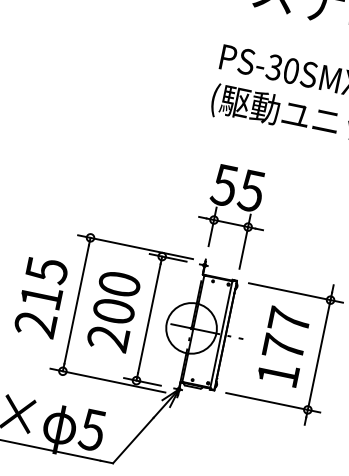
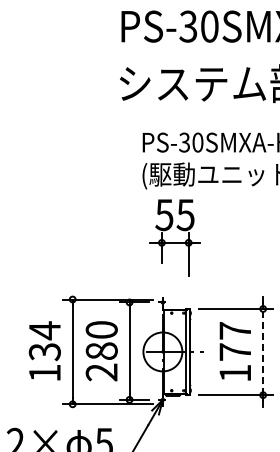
part: (231, 216) -> (174, 237), moved
text: (40, 296) -> (44, 351), 215 -> 134
text: (113, 310) -> (101, 350), 200 -> 280
line: (319, 354) -> (263, 351), solid -> dashed

